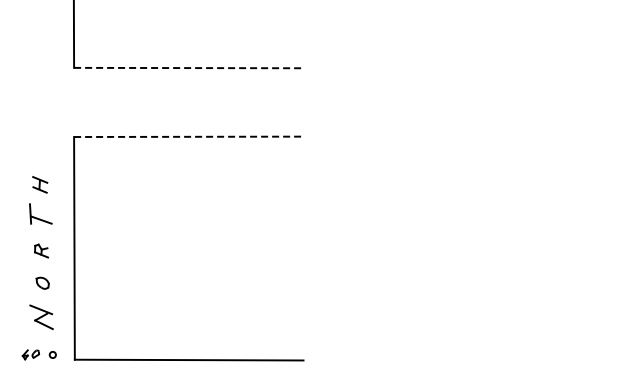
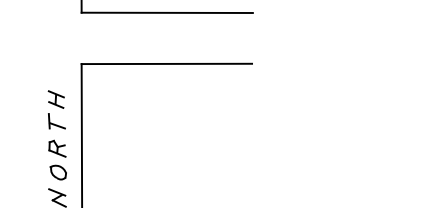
line: (189, 68) -> (167, 13), dashed -> solid
line: (188, 136) -> (166, 63), dashed -> solid
part: (40, 184) -> (56, 99), size x1.43
part: (41, 250) -> (57, 148), size x1.67
part: (42, 283) -> (58, 172), size x1.67

